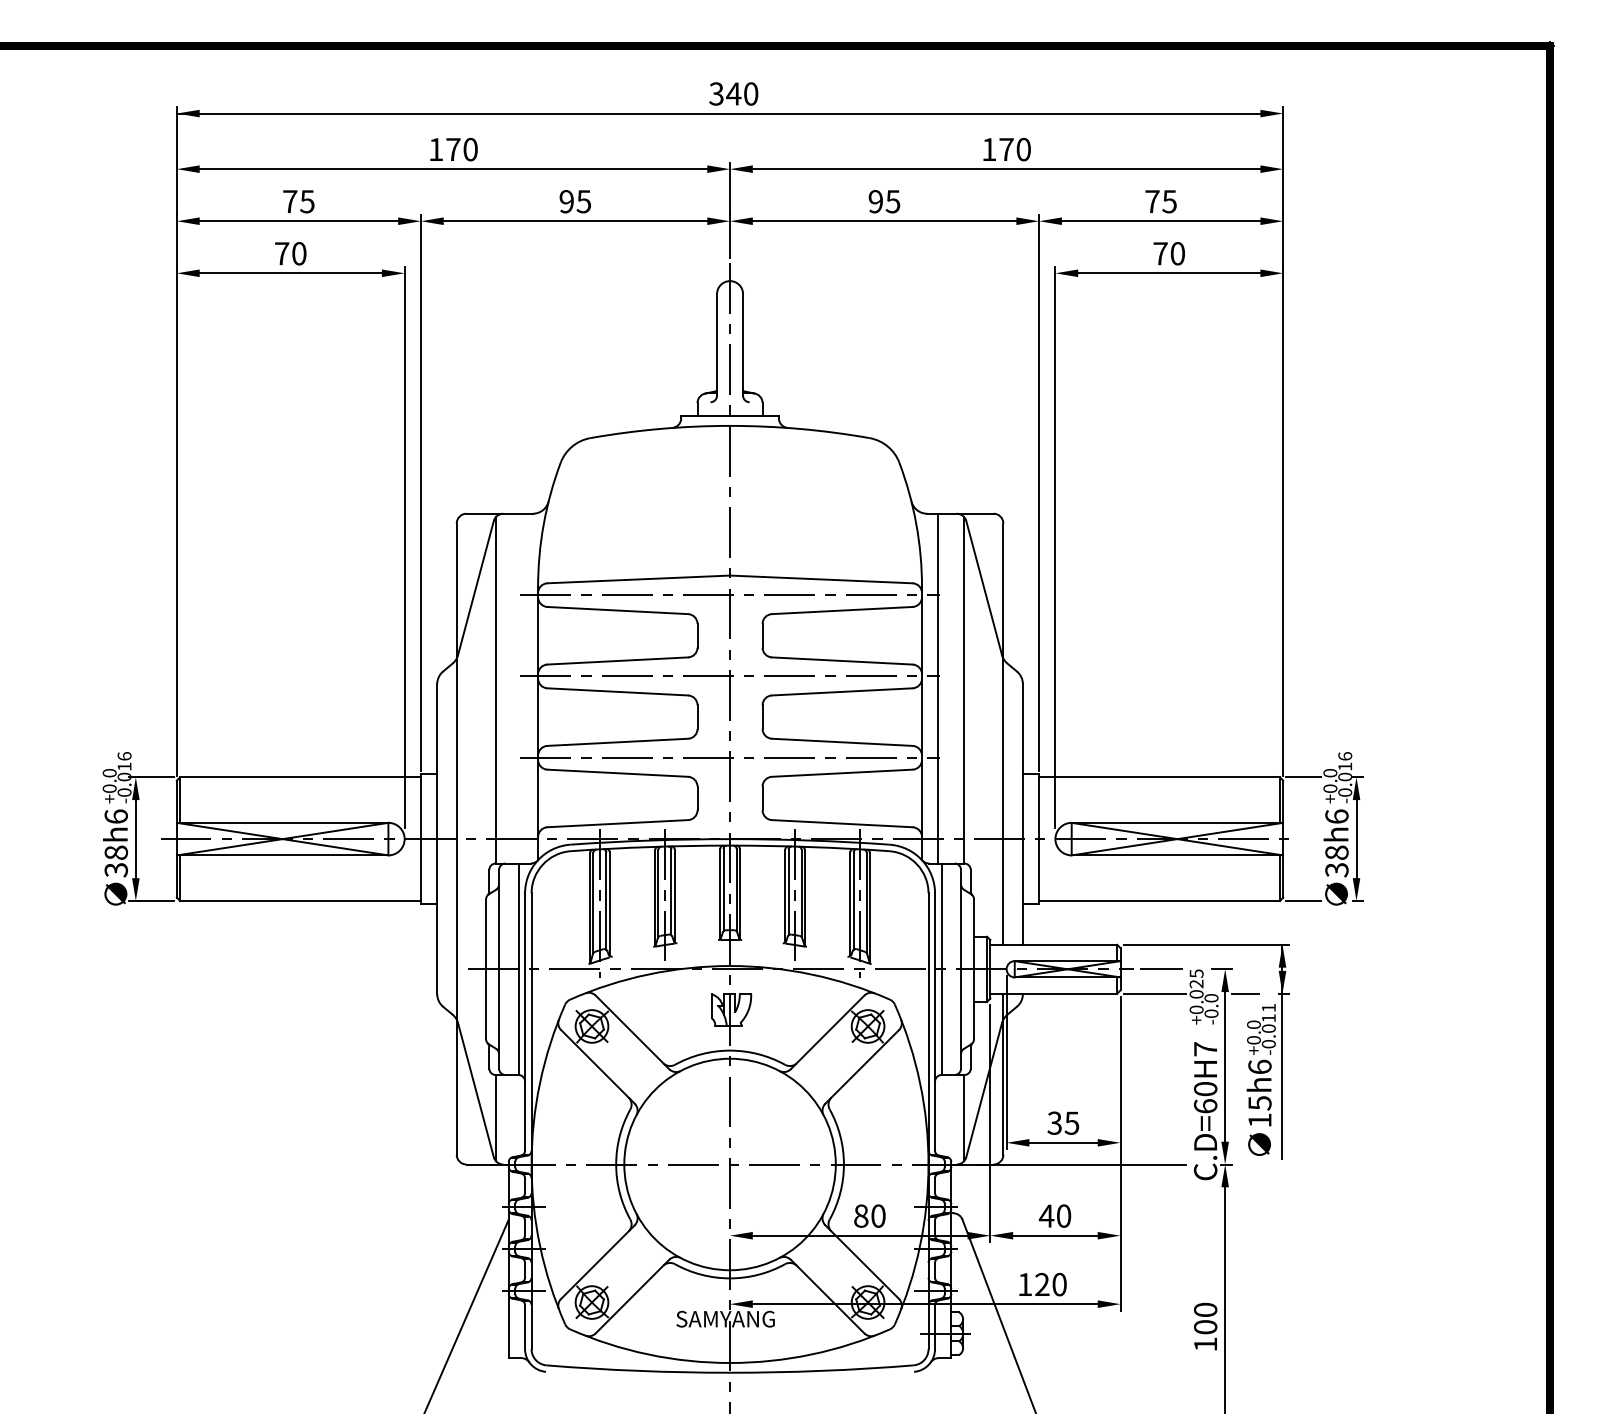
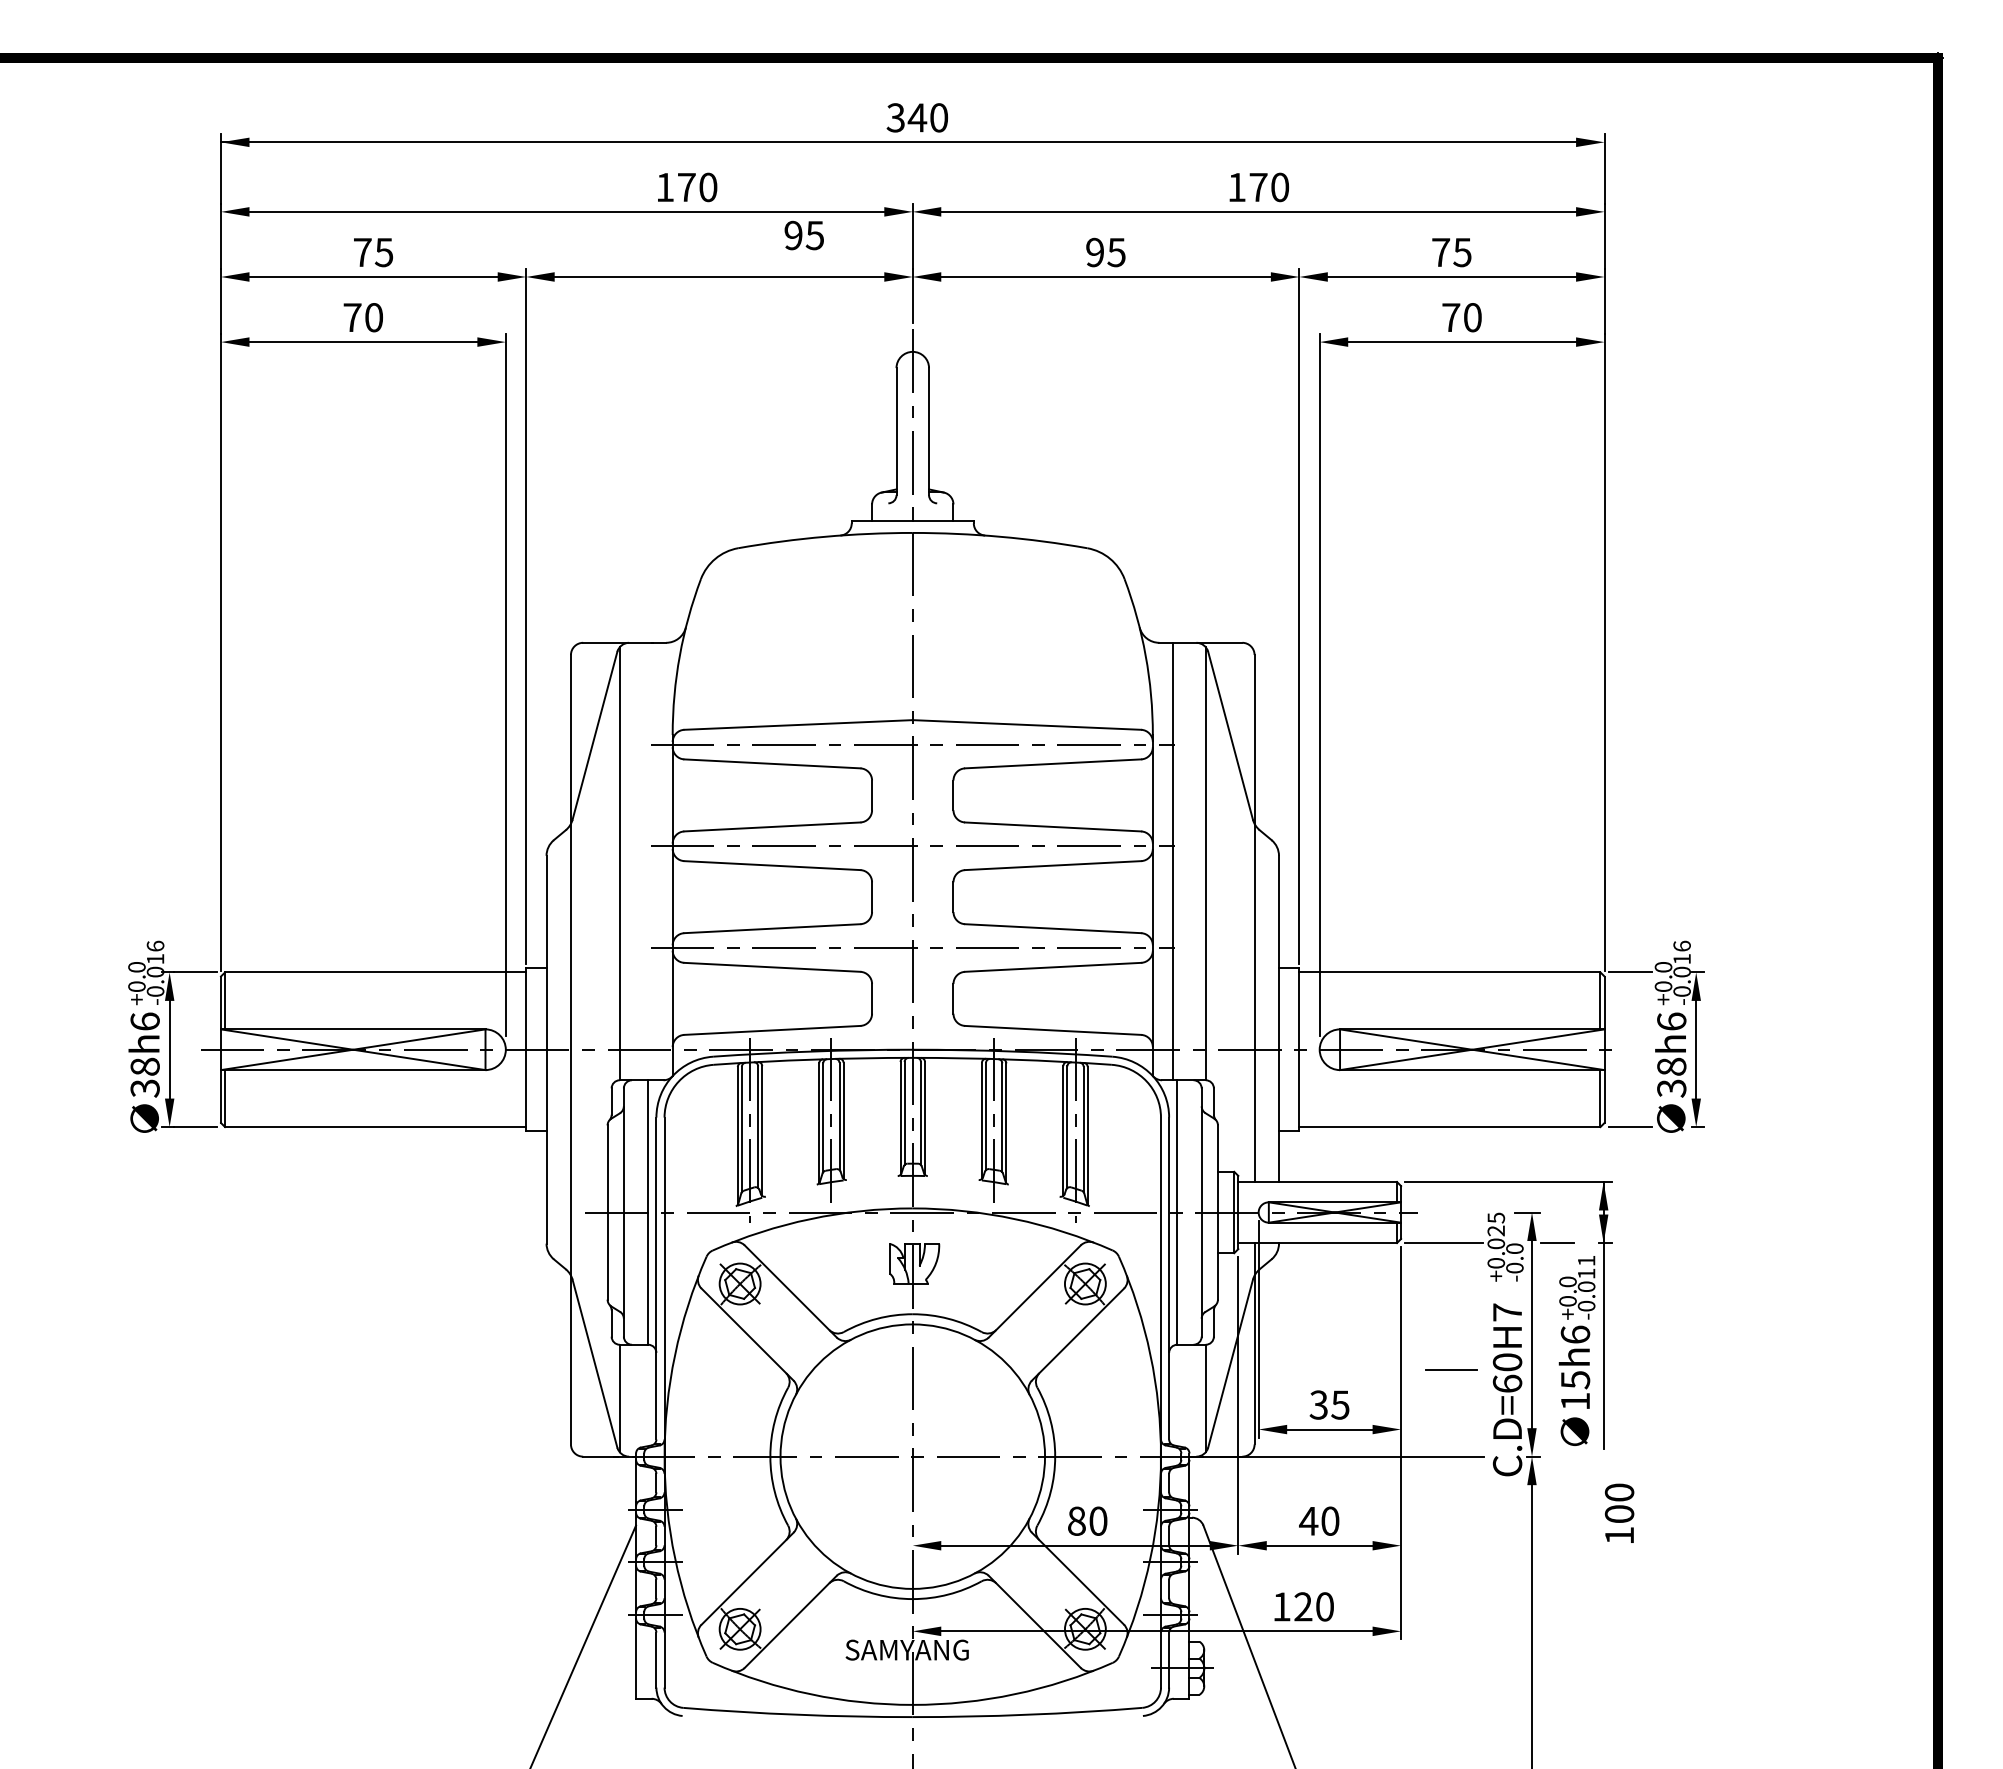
text: (453, 149) -> (687, 187), moved
text: (574, 201) -> (803, 235), moved
line: (1160, 969) -> (1451, 1369), moved
text: (1205, 1325) -> (1619, 1512), moved

